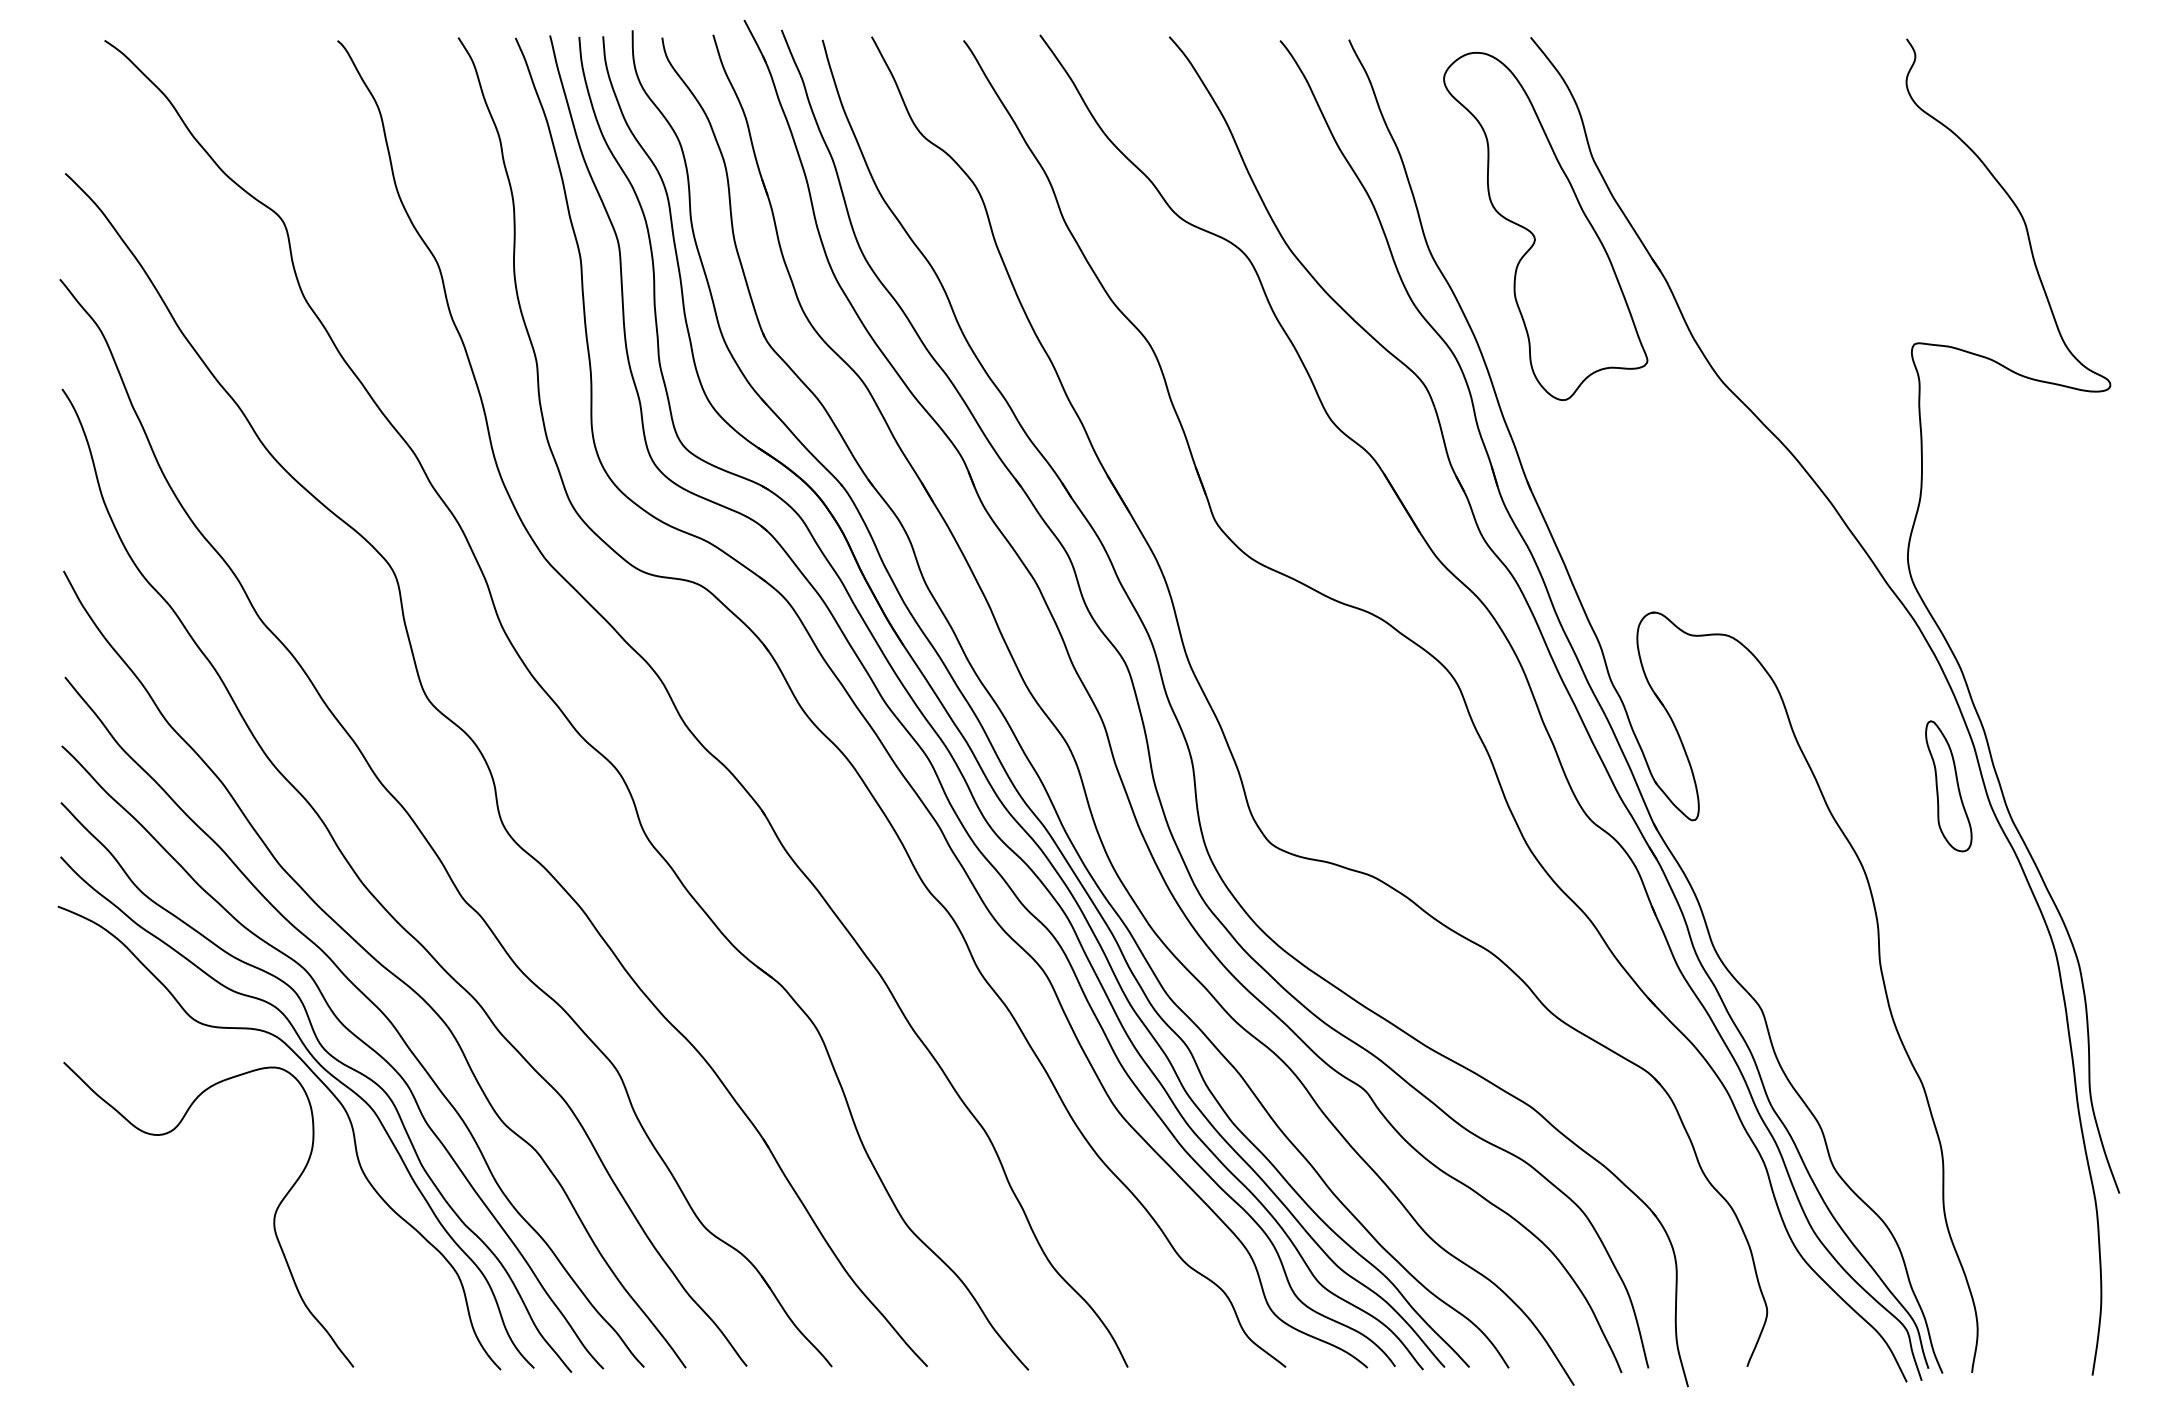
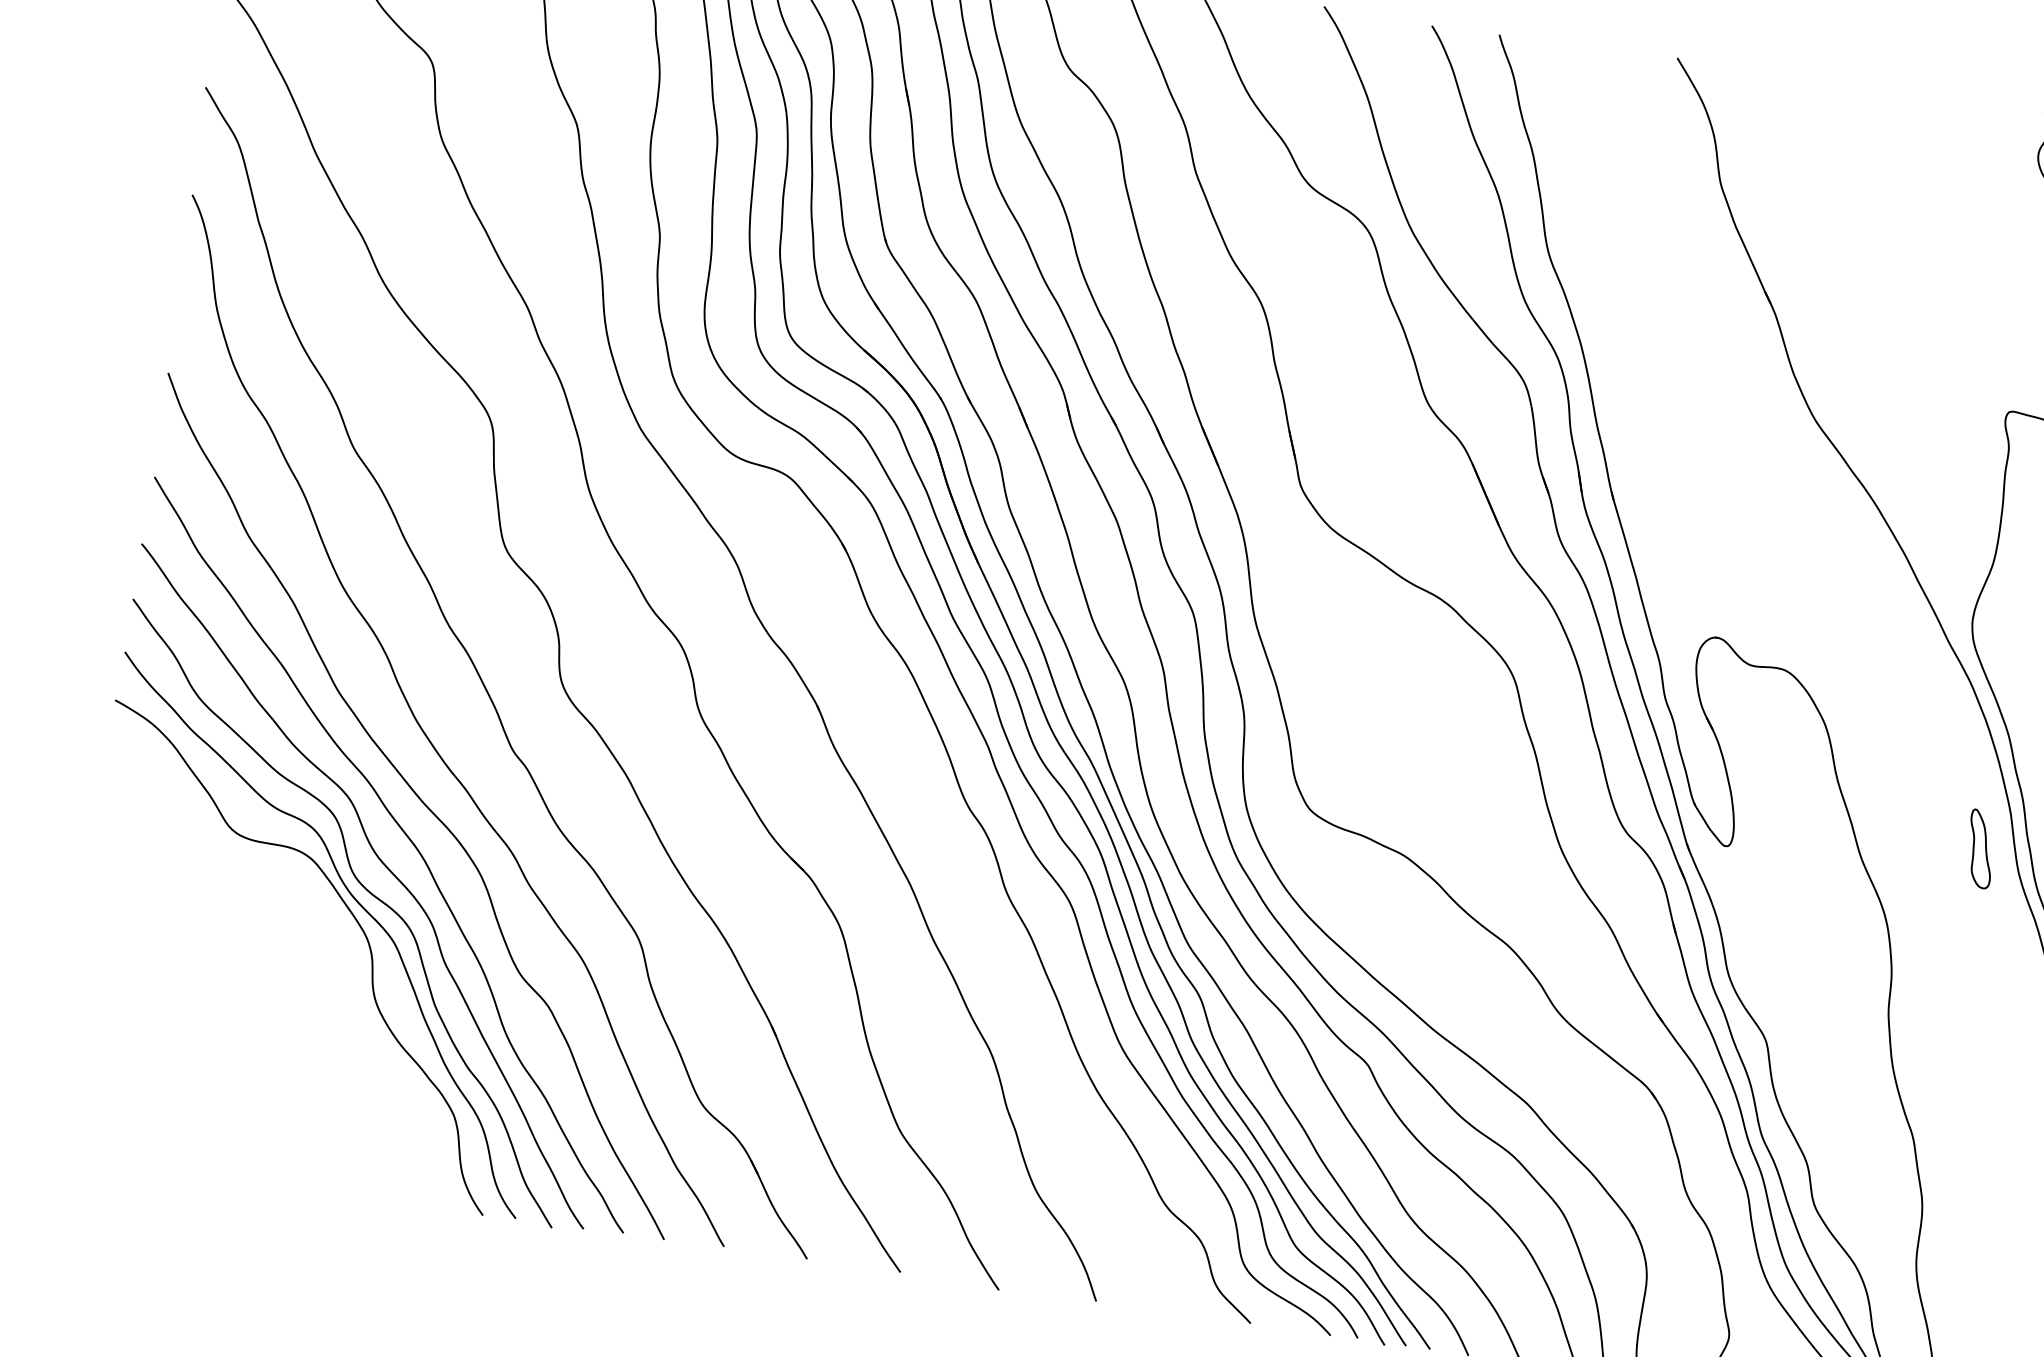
part: (1545, 226) -> (1665, 244), removed
part: (1948, 786) -> (1980, 849), size x0.6
curve: (273, 1217) -> (282, 1034), removed

